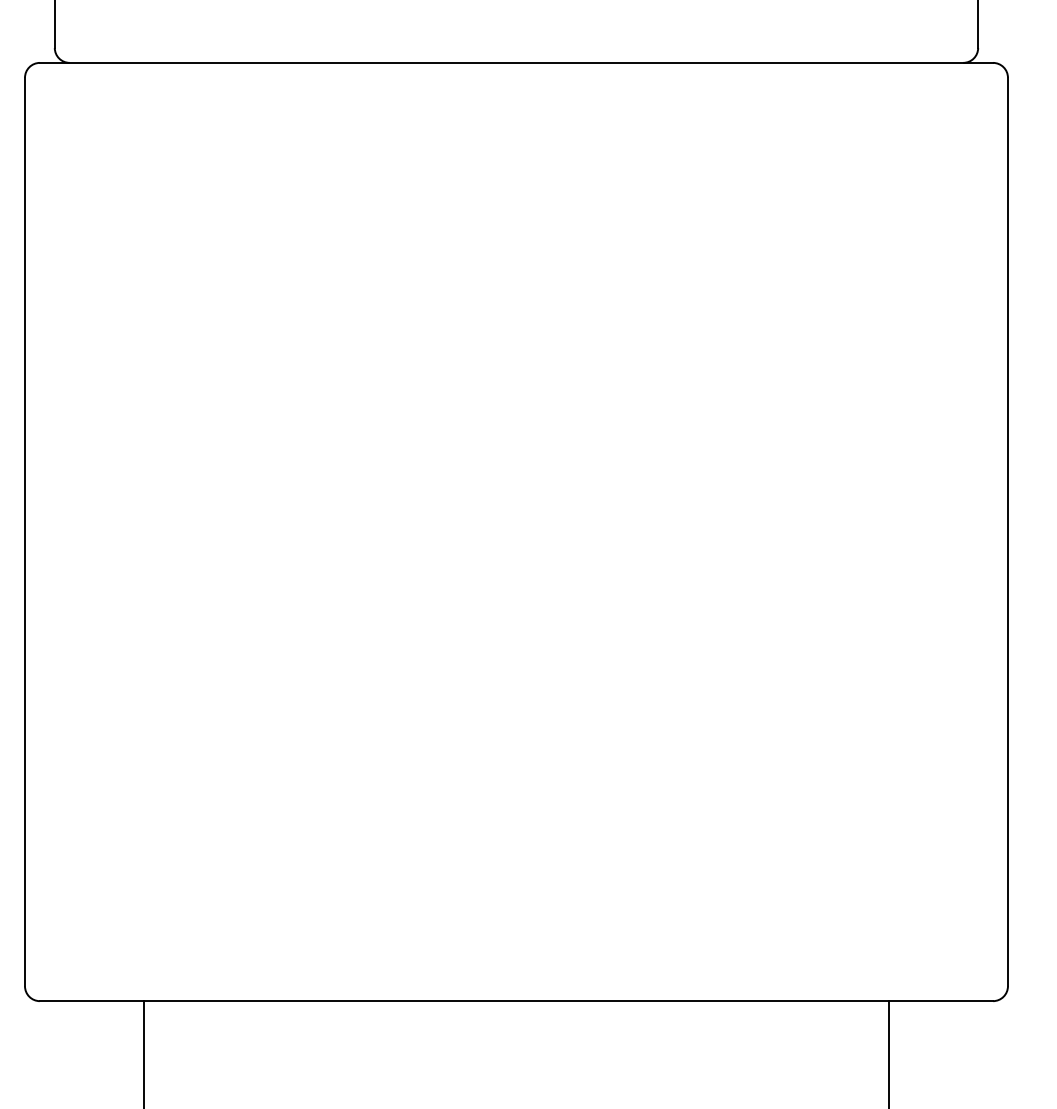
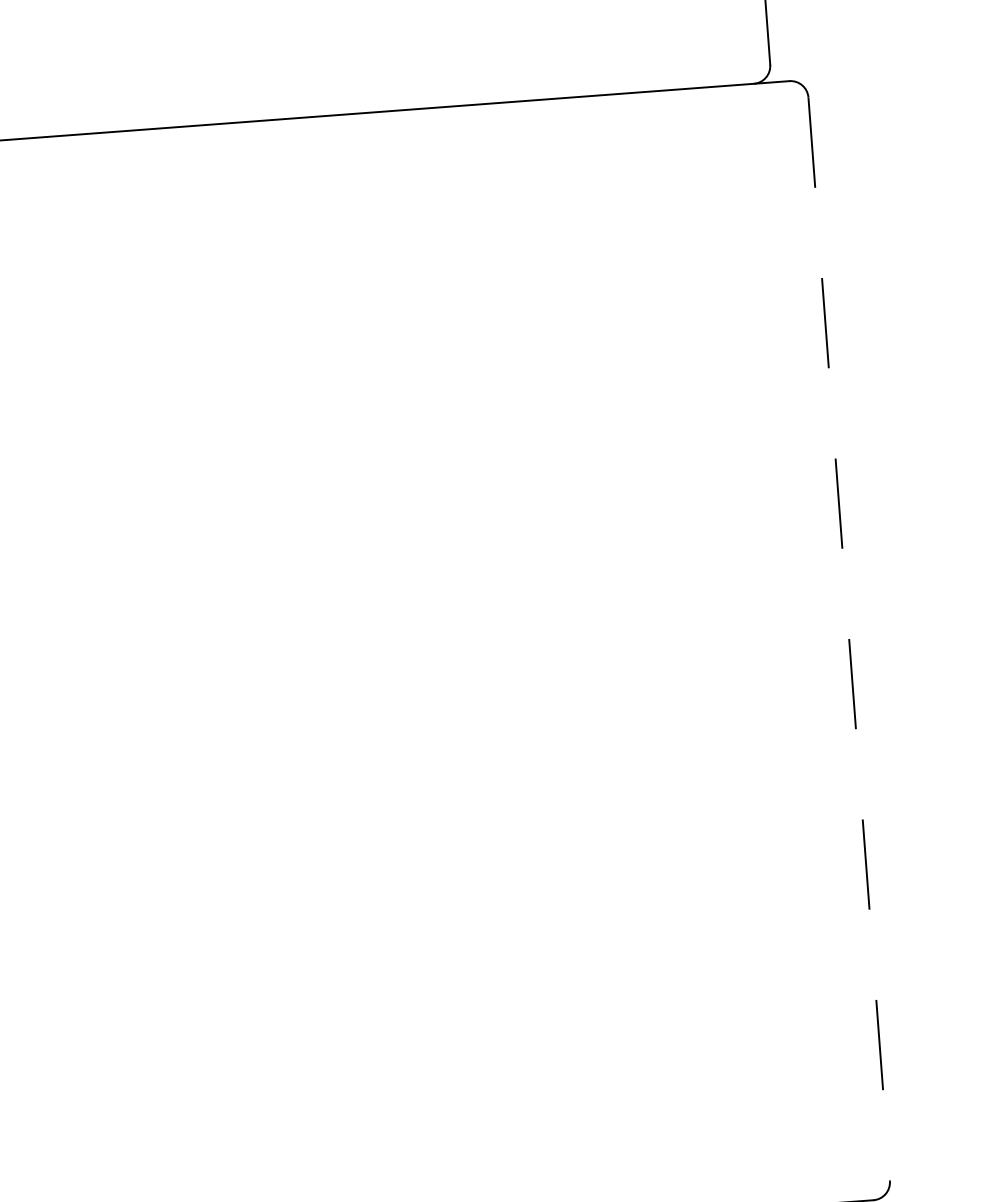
line: (1007, 532) -> (848, 639), solid -> dashed

